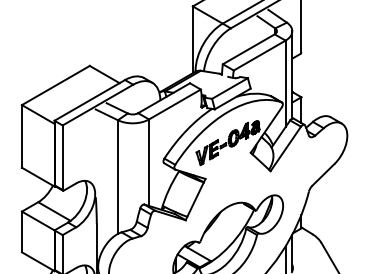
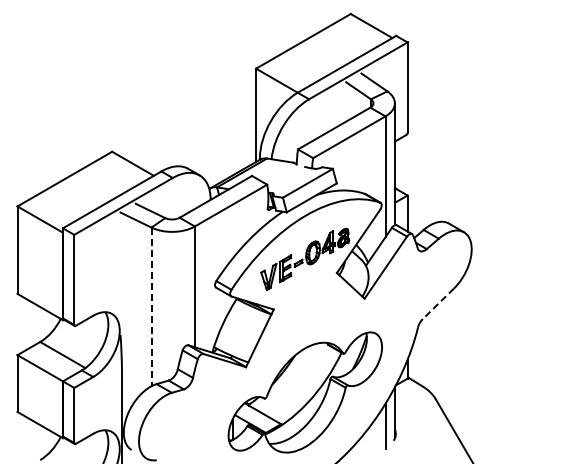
line: (323, 174) -> (438, 303), solid -> dashed
line: (117, 177) -> (151, 307), solid -> dashed

